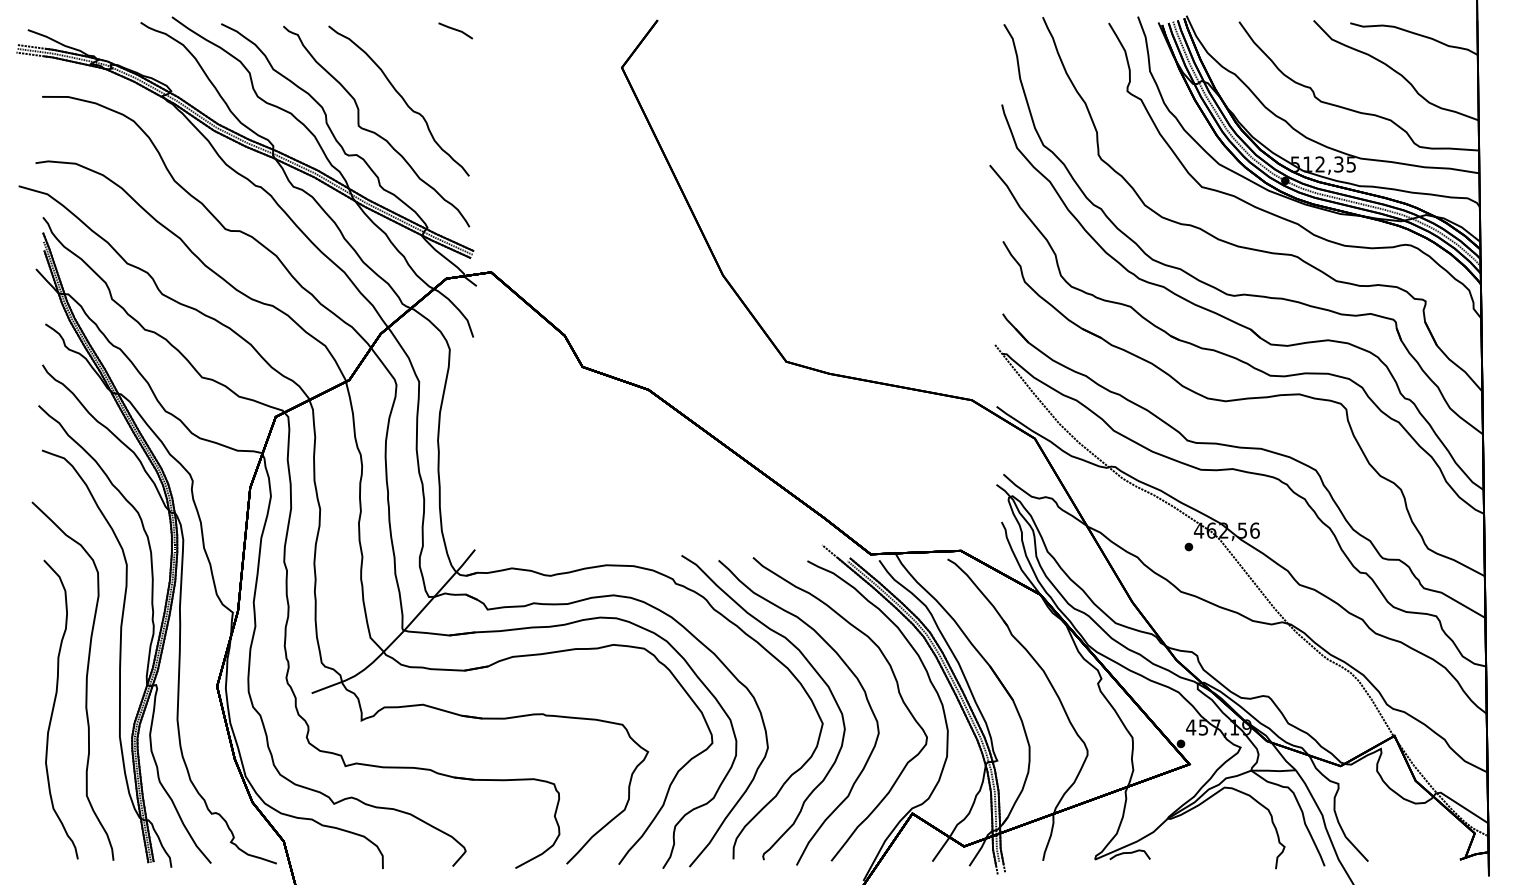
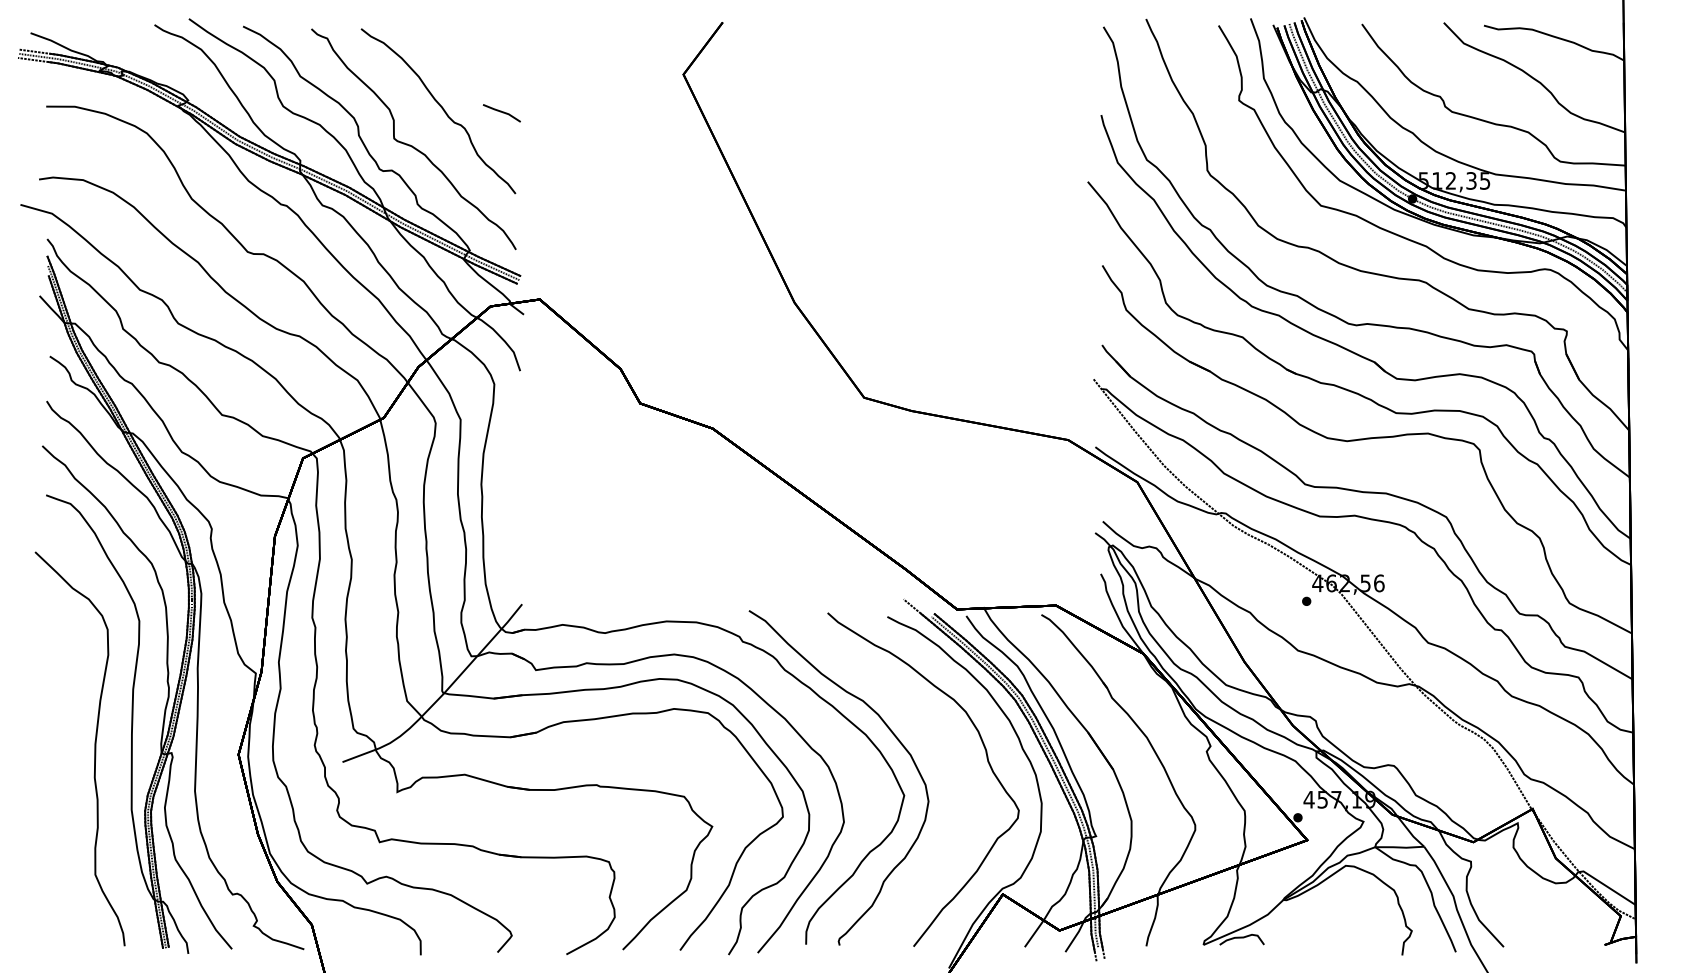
line: (455, 30) -> (501, 112), moved
curve: (848, 669) -> (932, 735), removed
curve: (54, 708) -> (59, 778), removed

